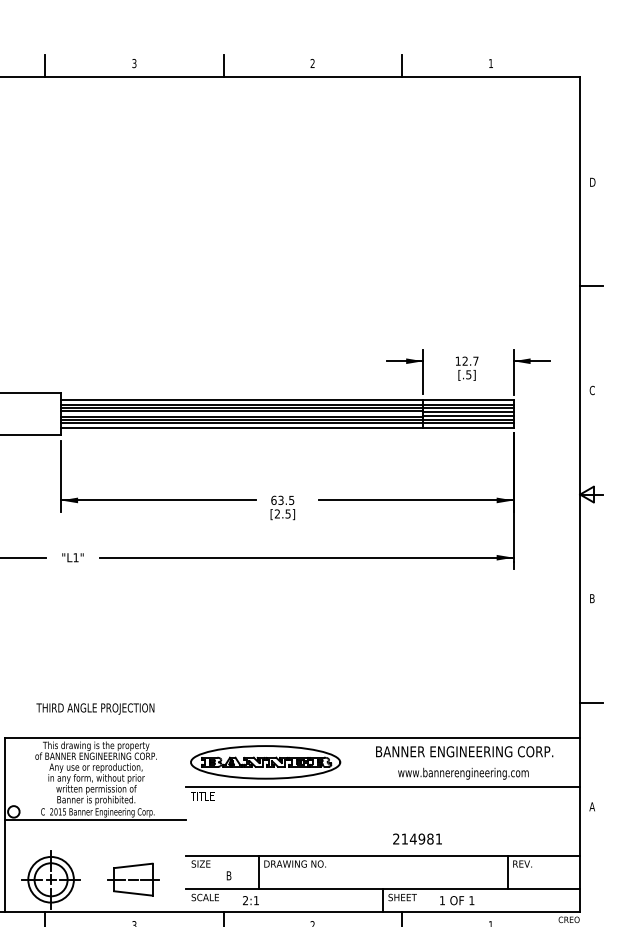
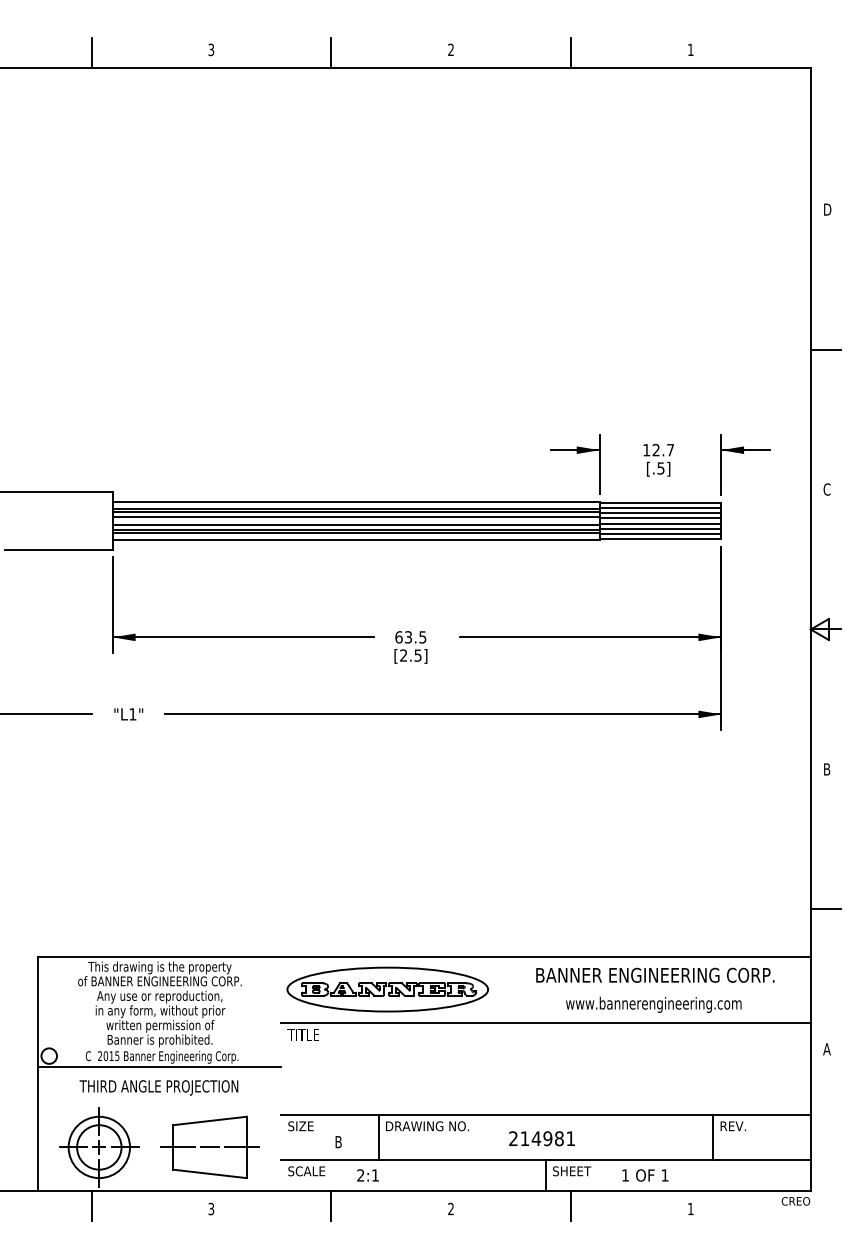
text: (95, 708) -> (158, 1087), moved
text: (417, 838) -> (541, 1138), moved
part: (133, 879) -> (209, 1146), size x1.43

